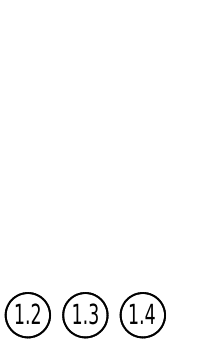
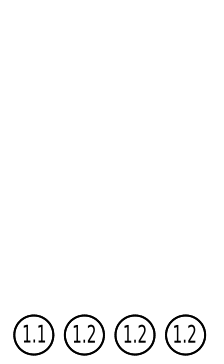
text: (92, 313) -> (141, 333), 1.3 -> 1.2
text: (149, 313) -> (191, 333), 1.4 -> 1.2

